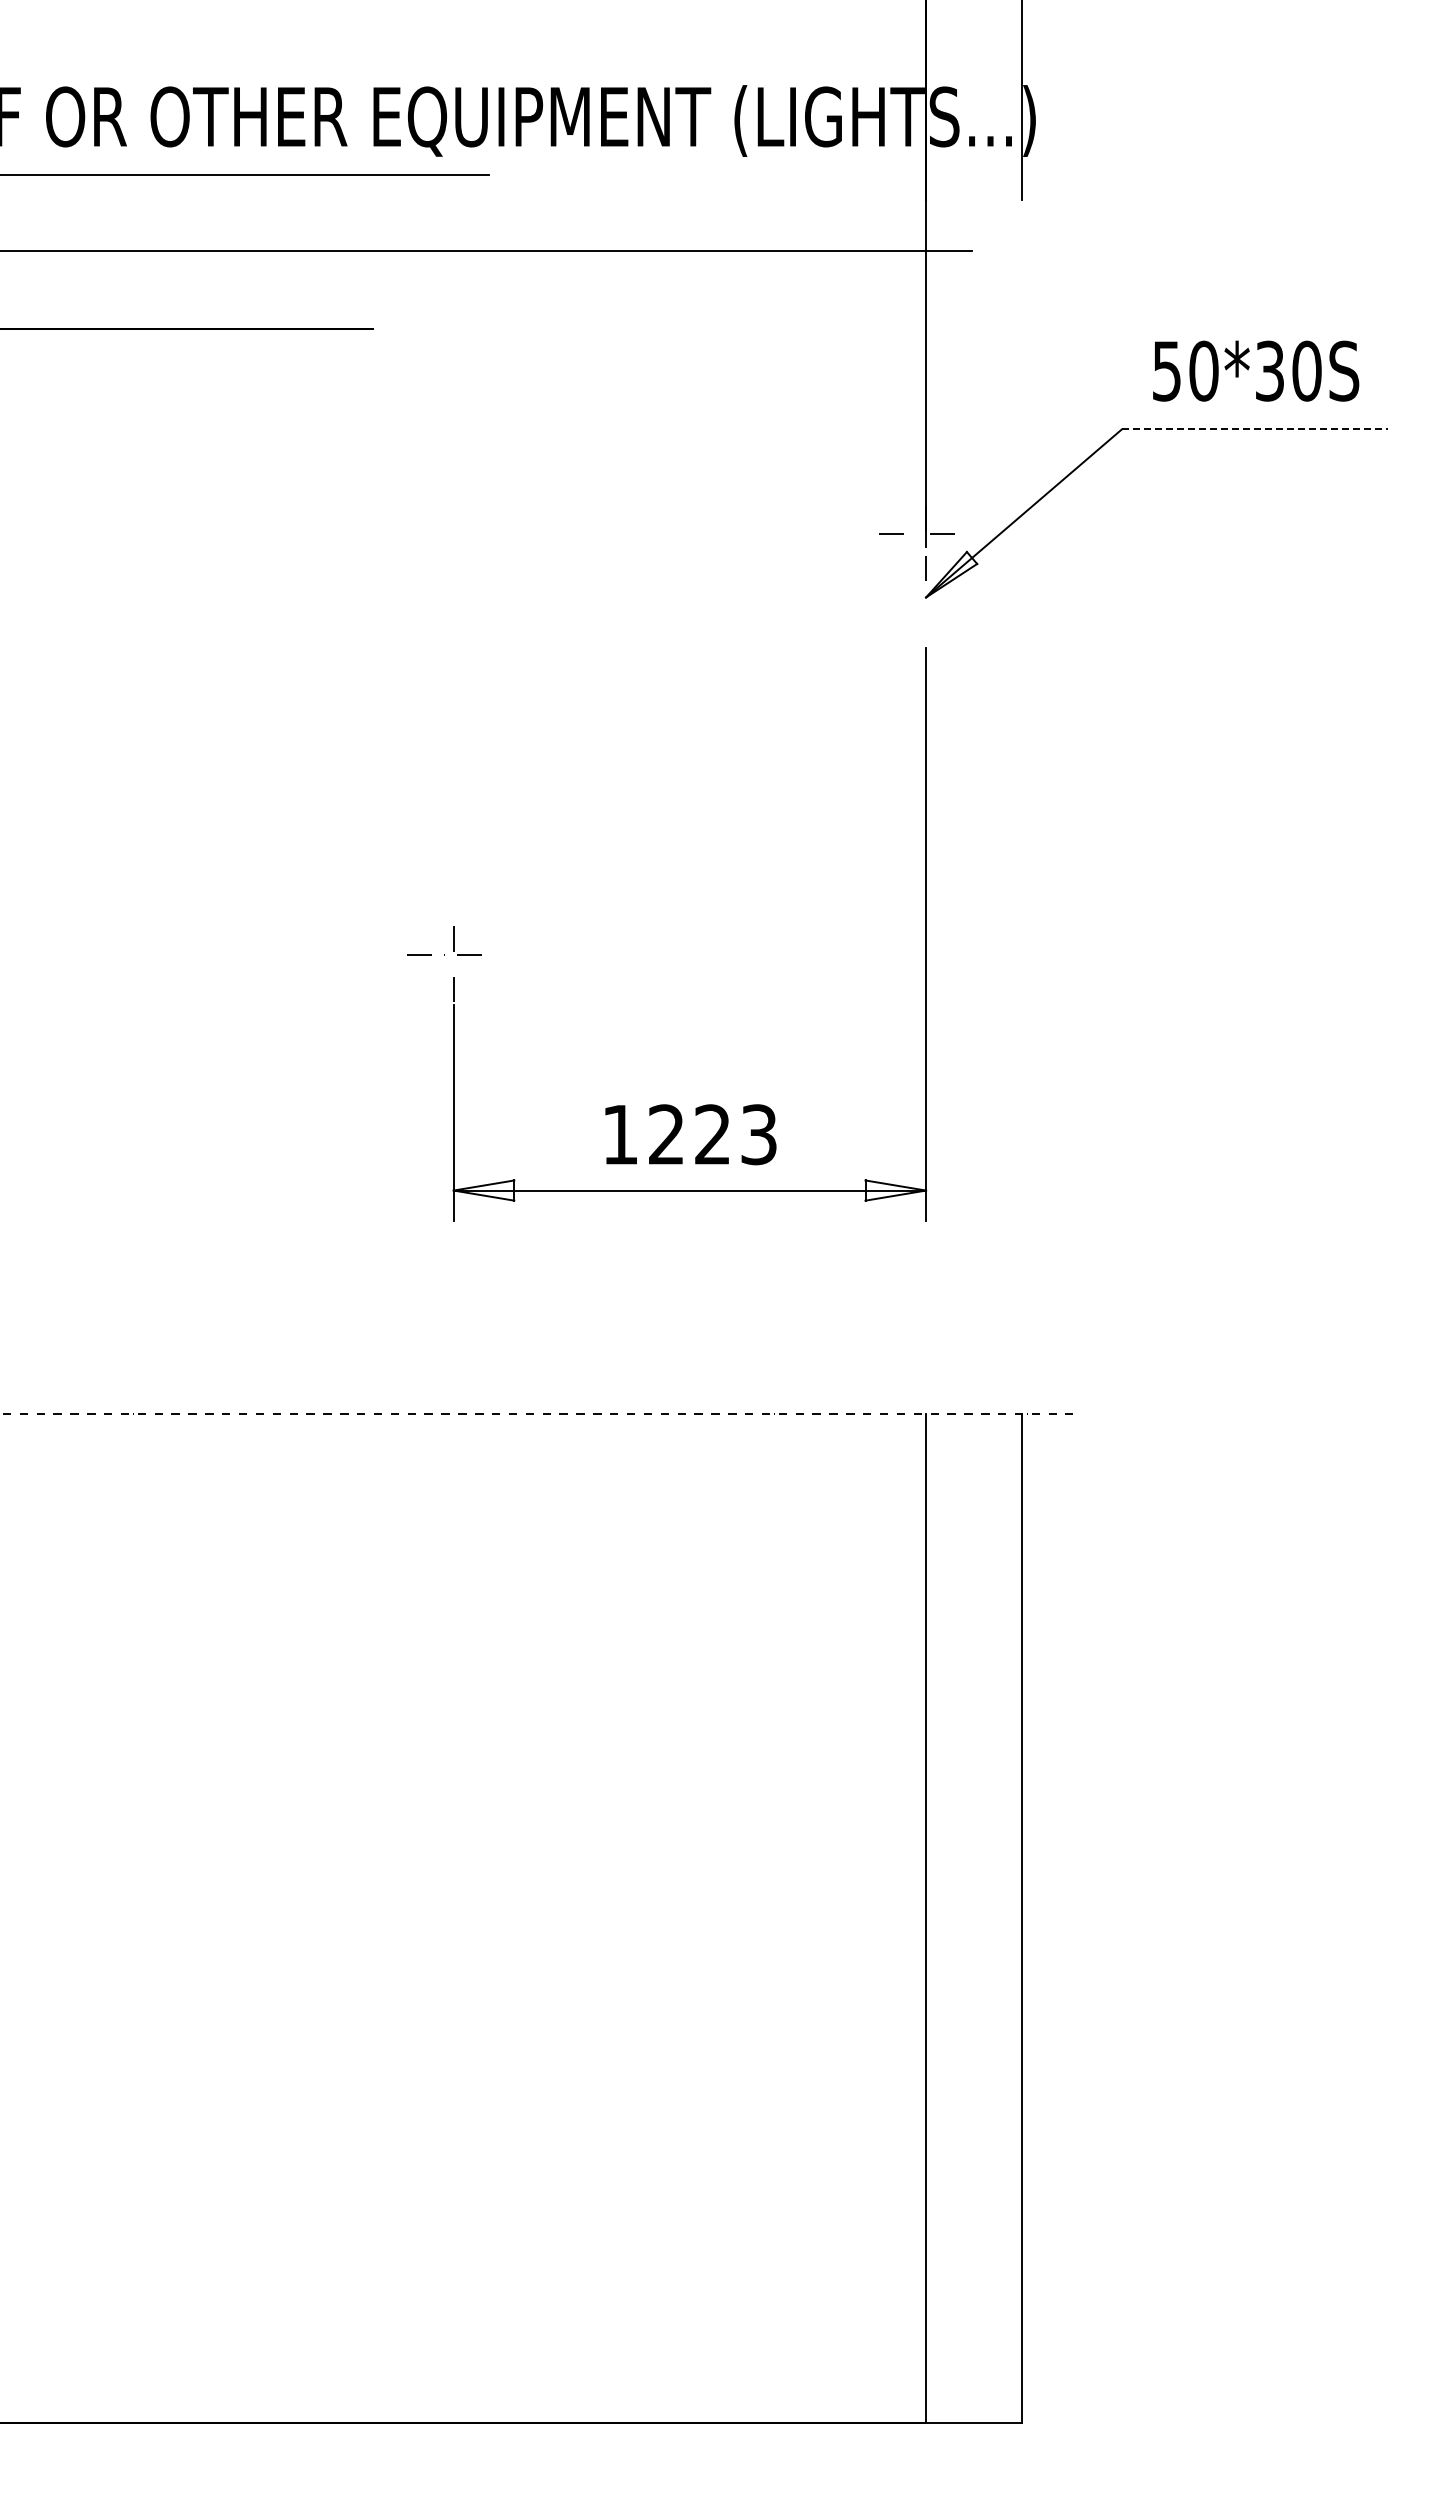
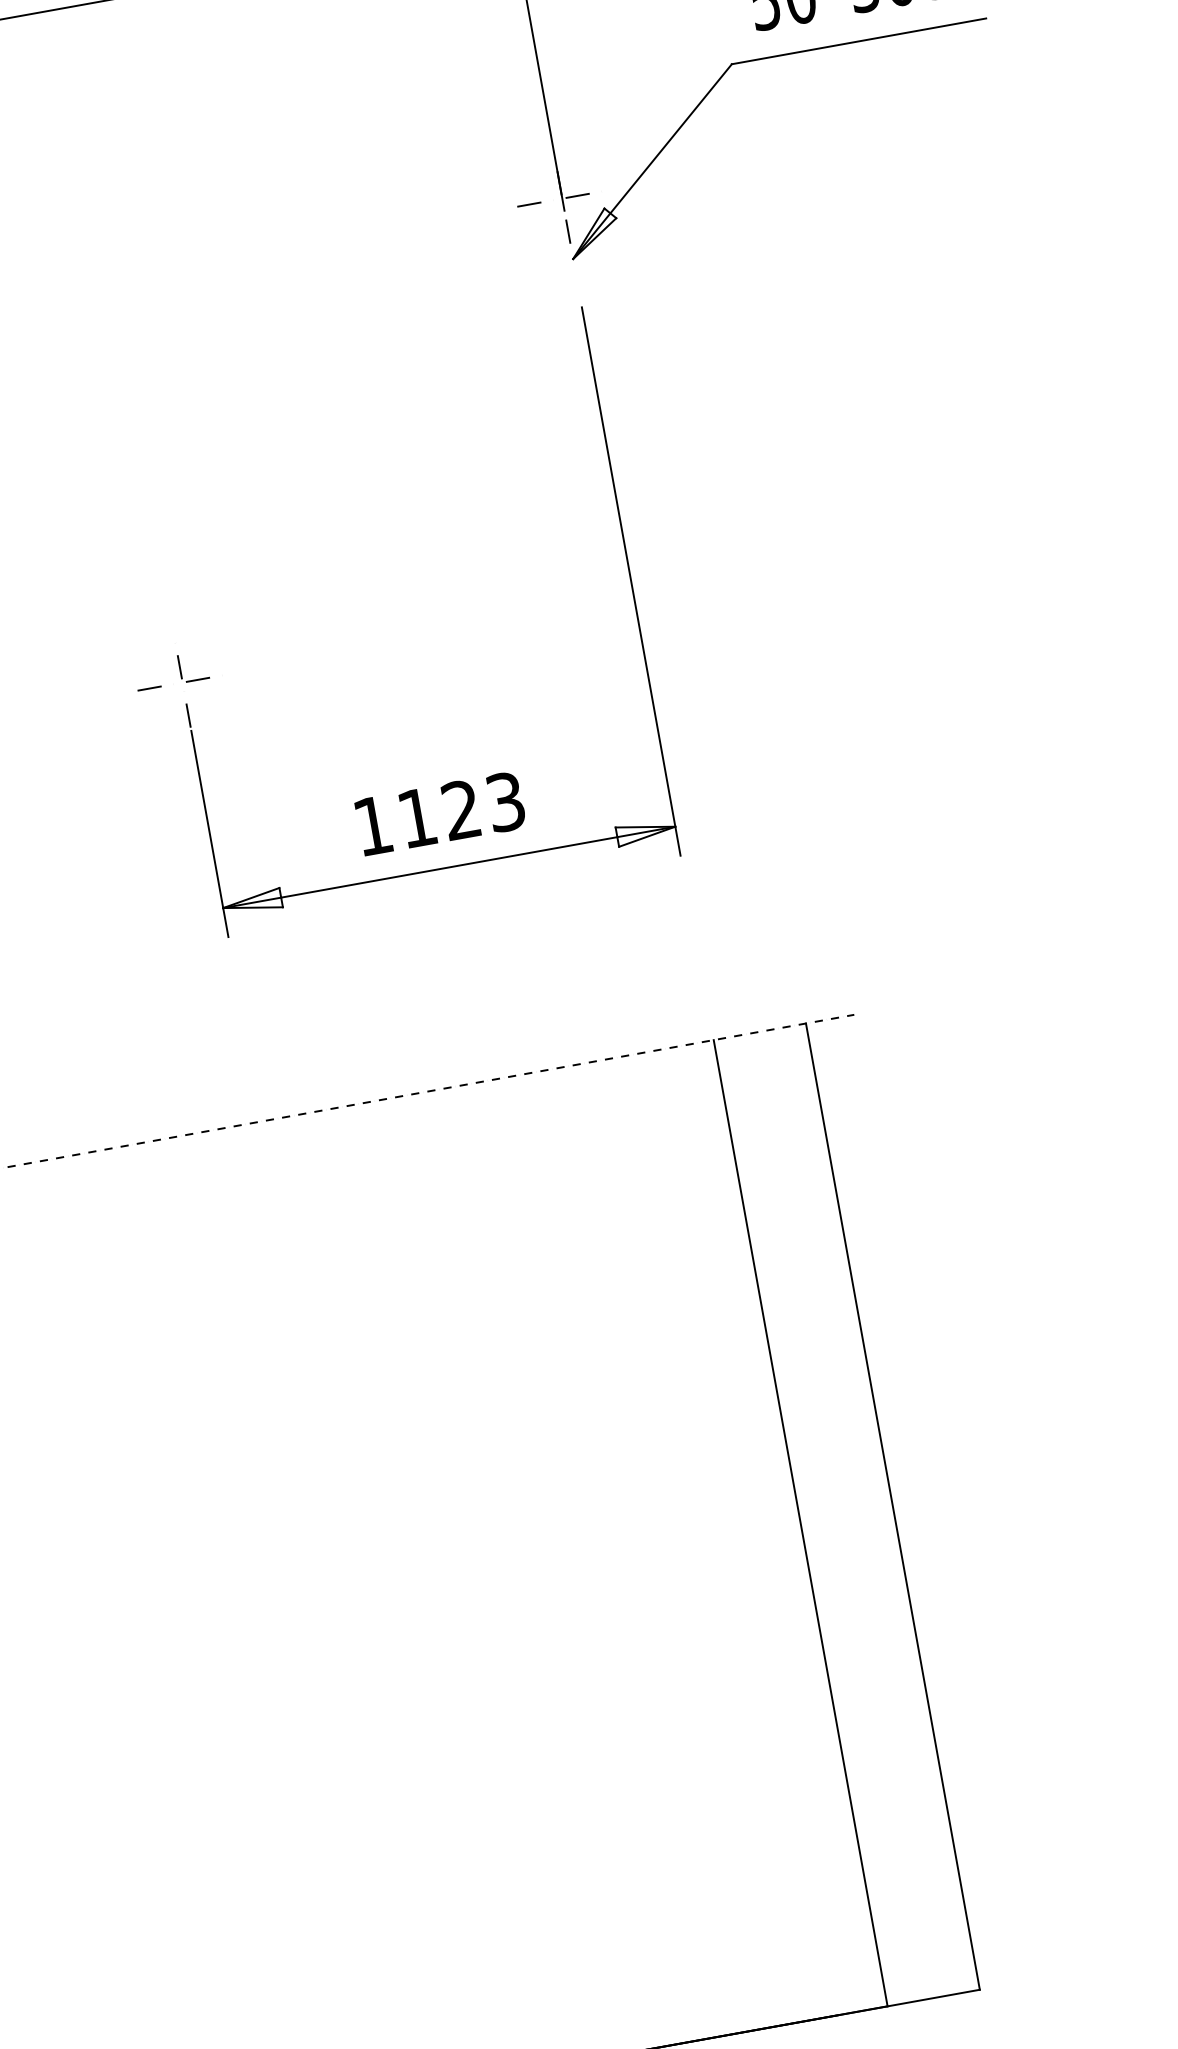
line: (1254, 429) -> (858, 41), dashed -> solid
text: (666, 1134) -> (417, 817), 1223 -> 1123

